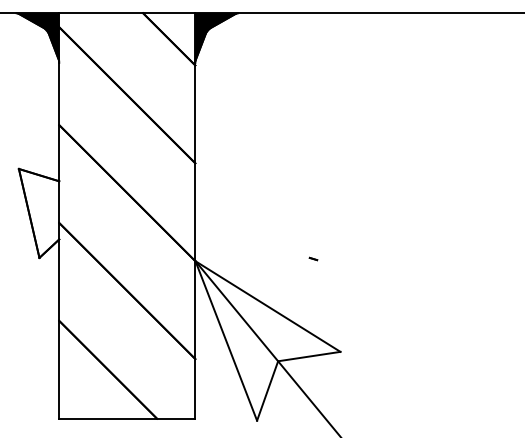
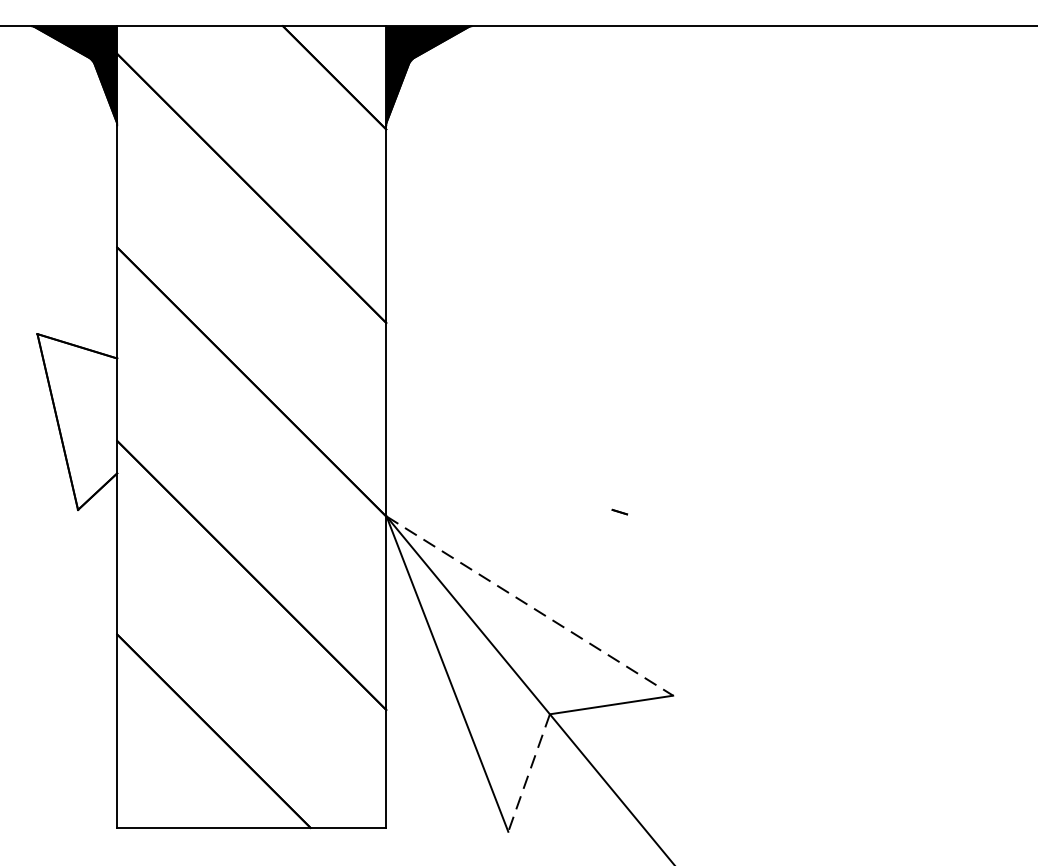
line: (268, 306) -> (530, 605), solid -> dashed
line: (267, 391) -> (528, 774), solid -> dashed

